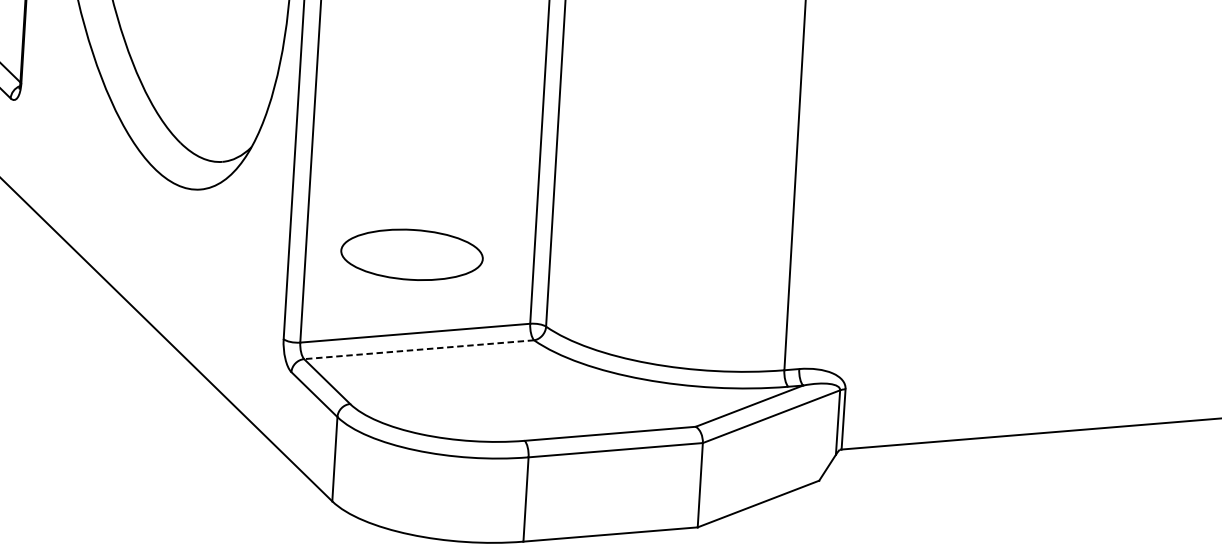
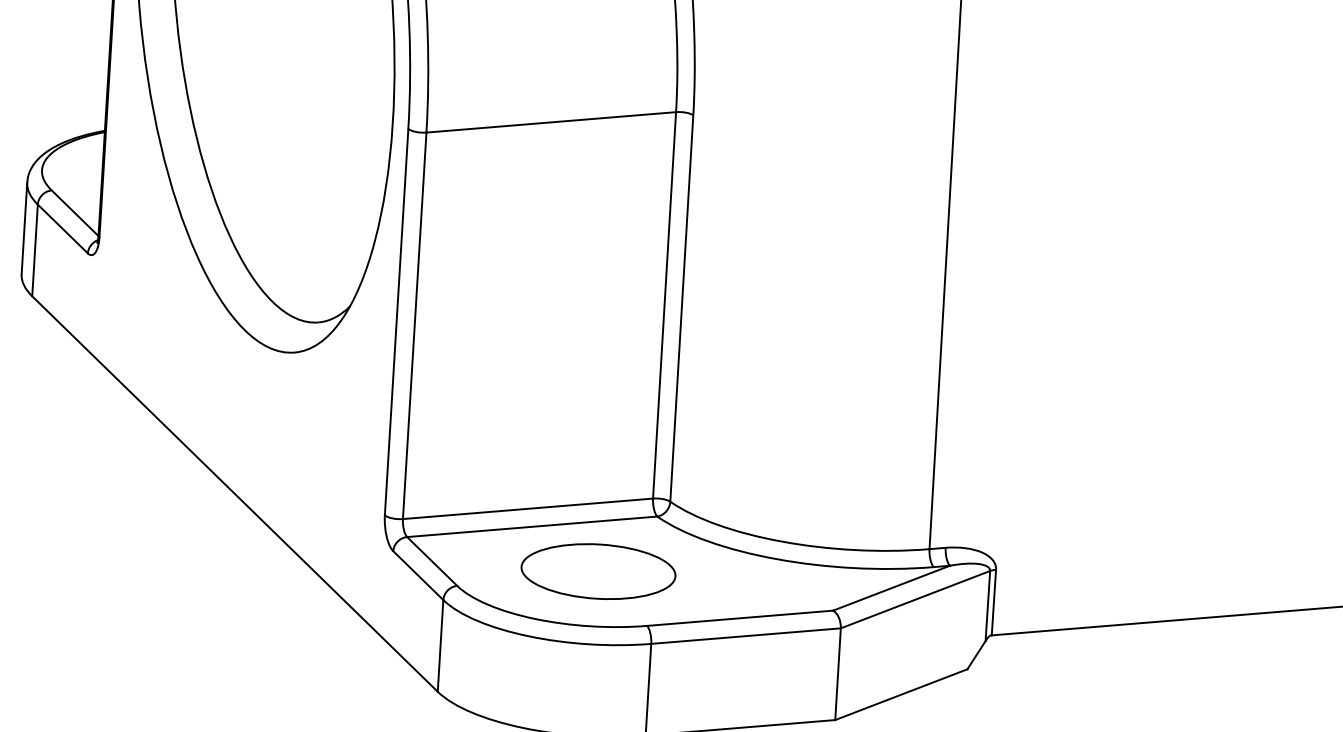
part: (412, 254) -> (598, 571), moved
line: (418, 349) -> (531, 526), dashed -> solid

